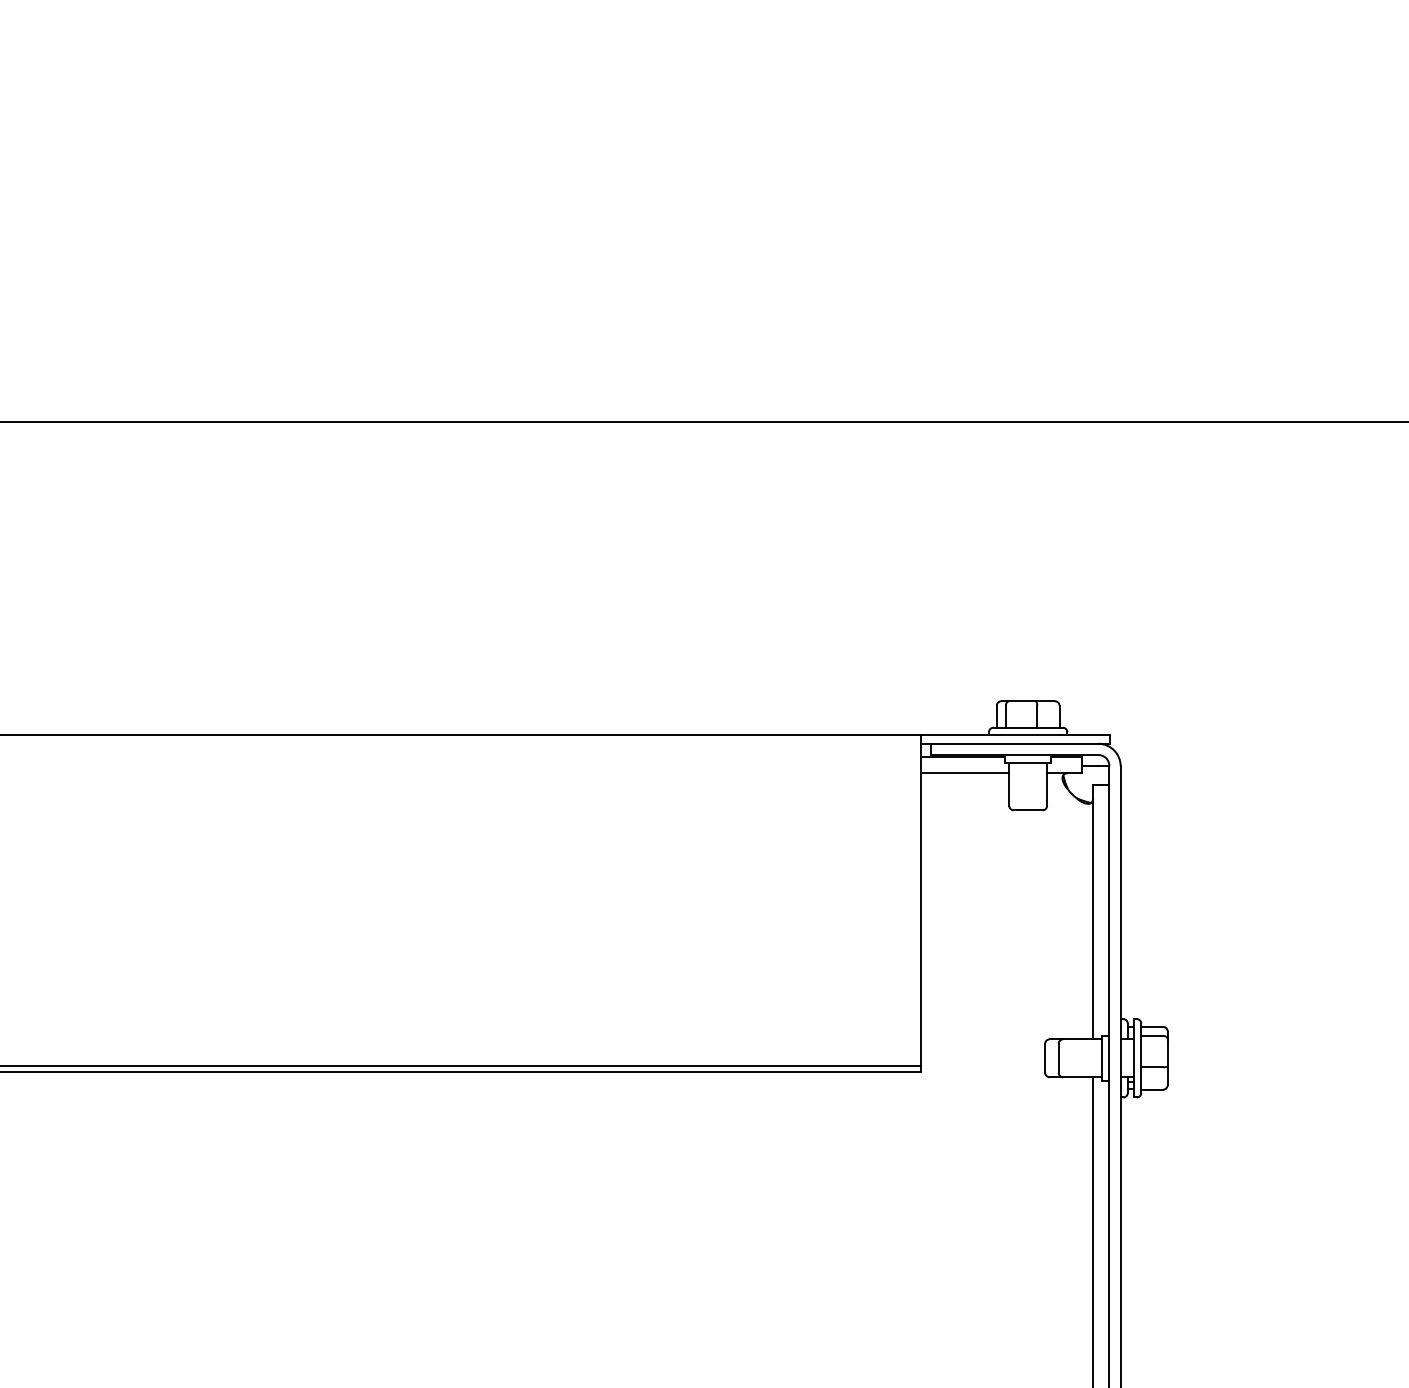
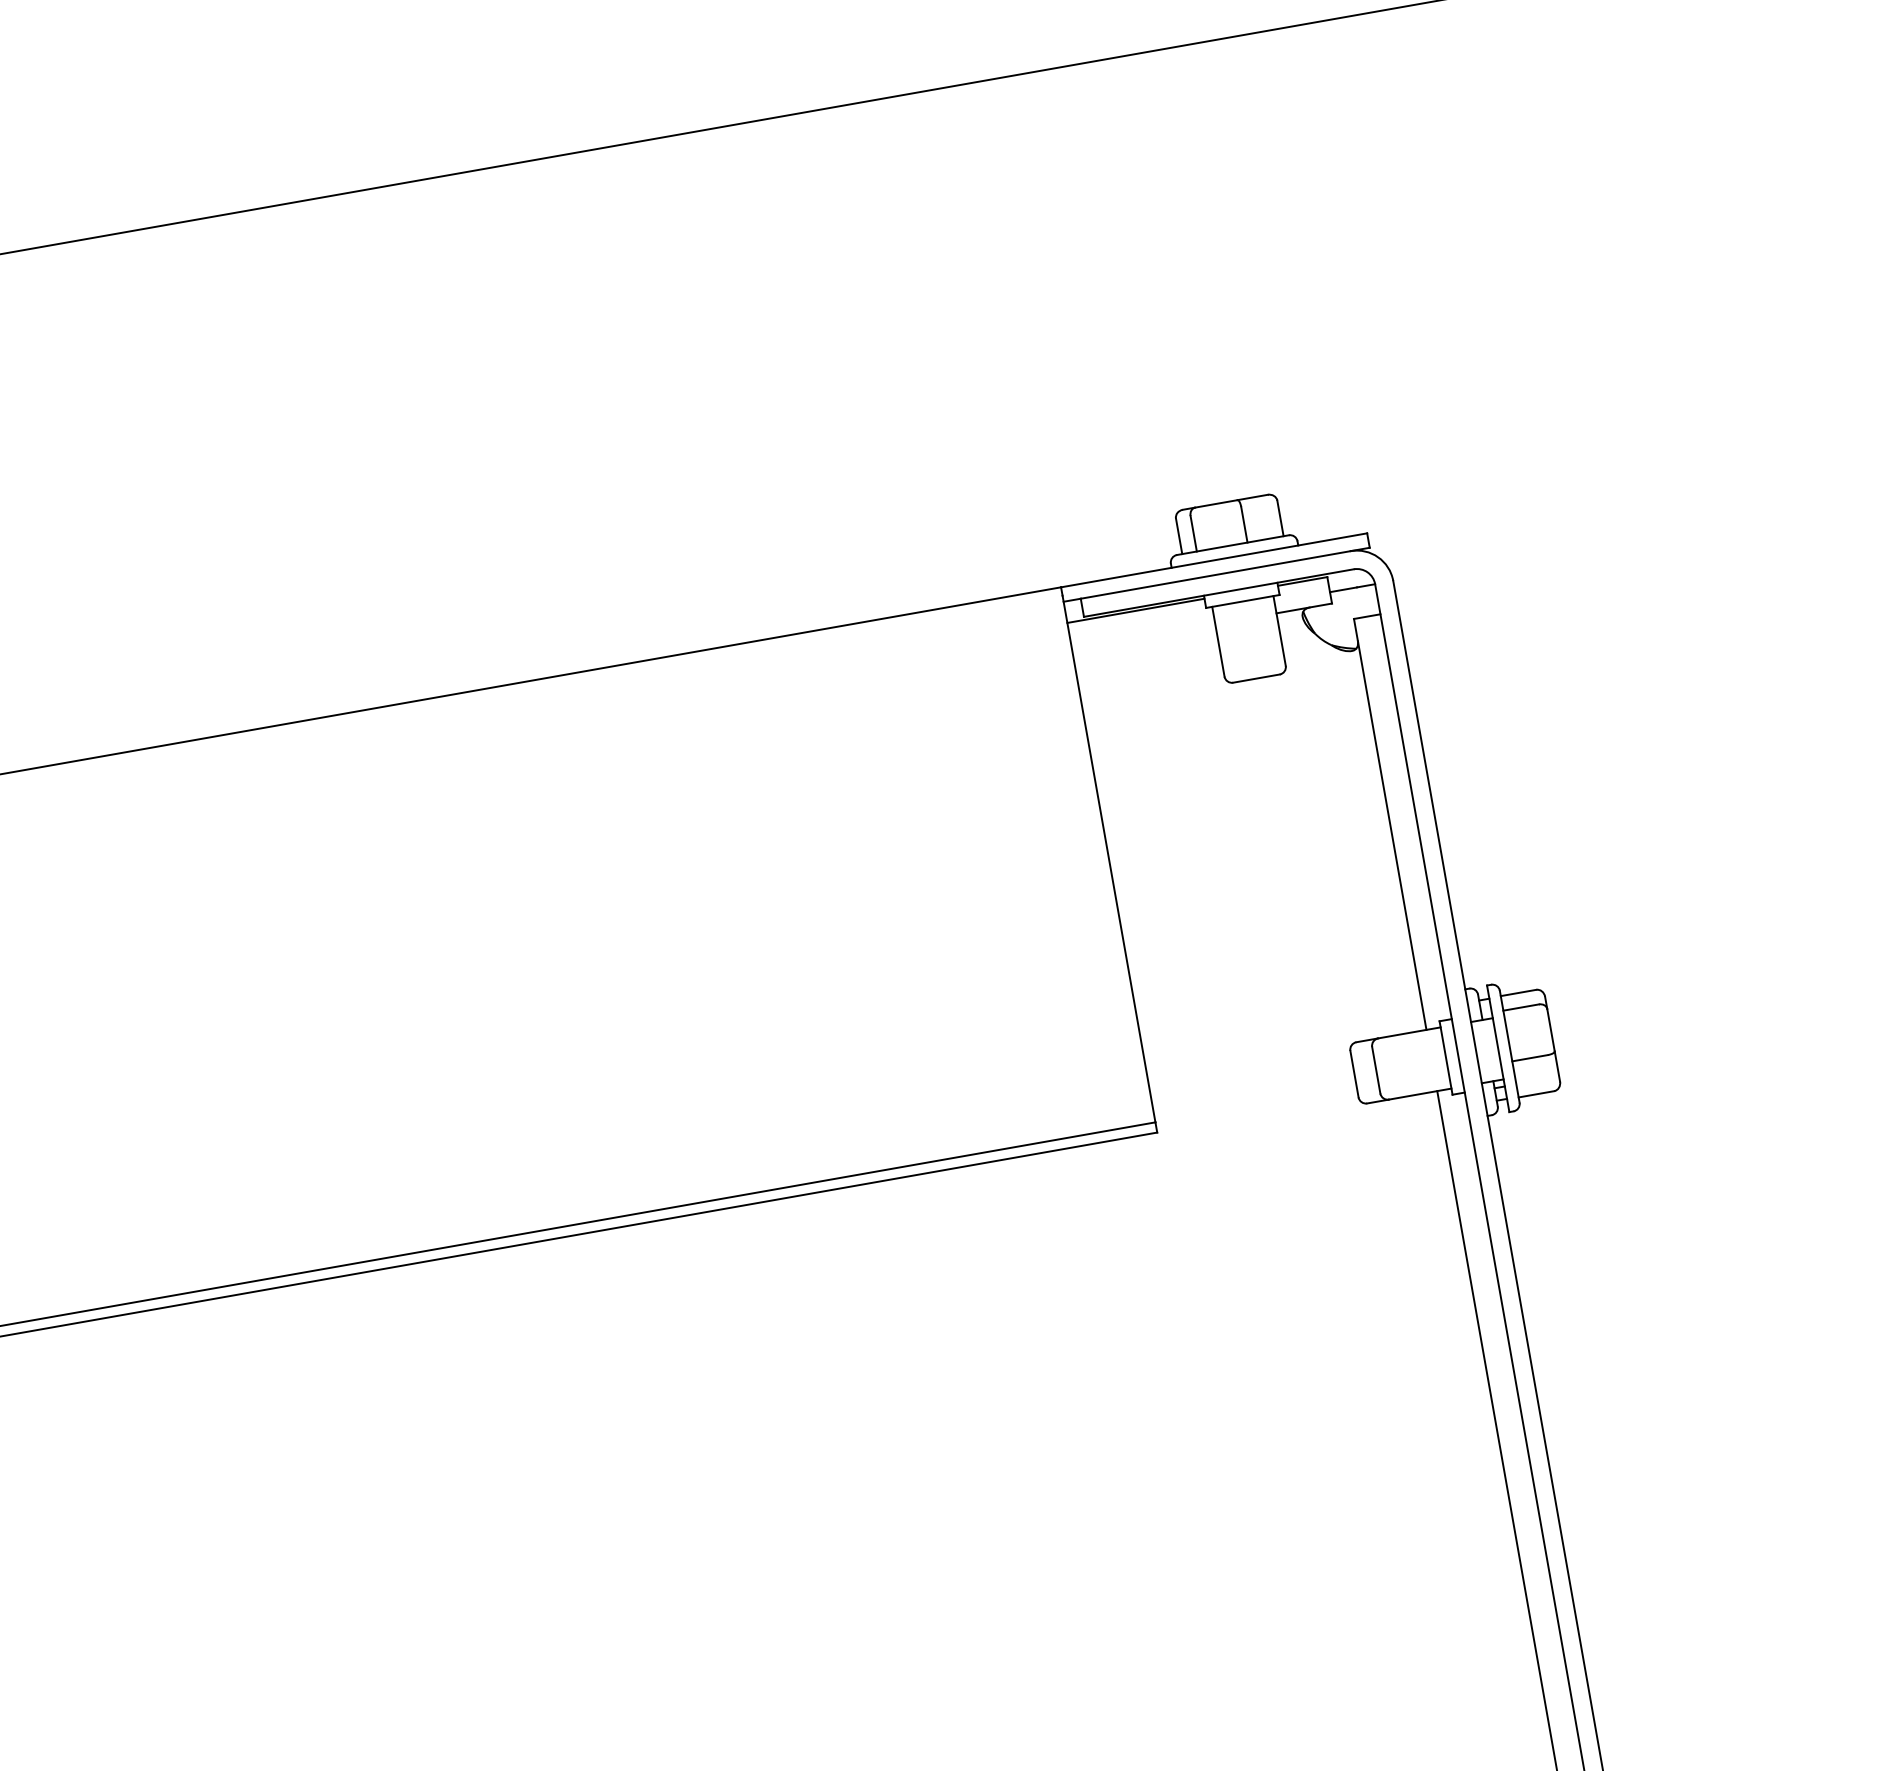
line: (964, 773) -> (1143, 637), removed

